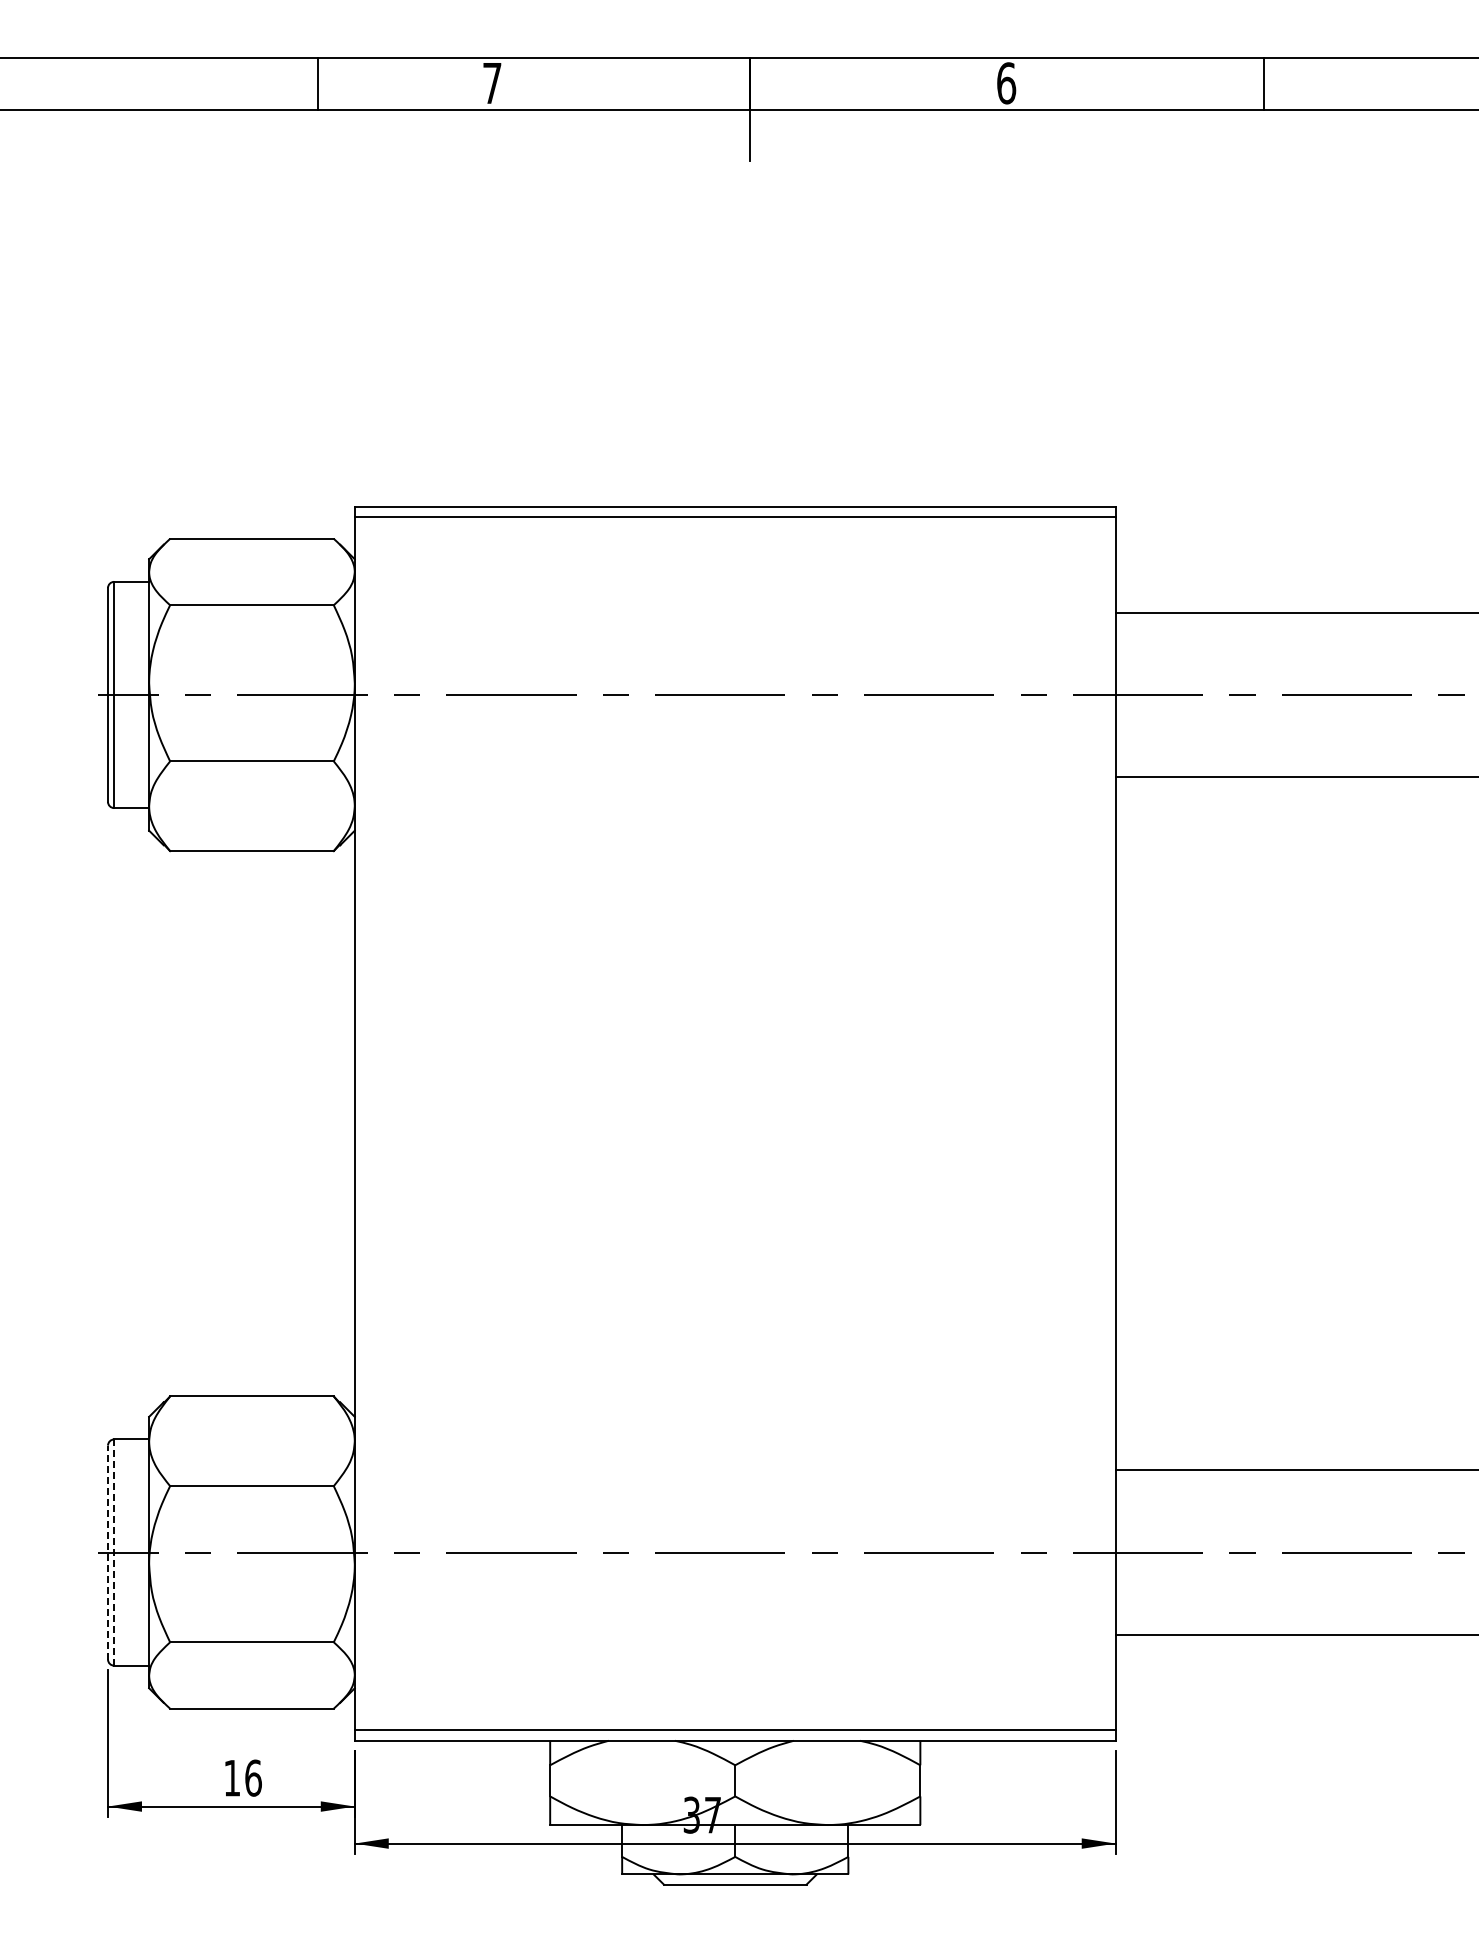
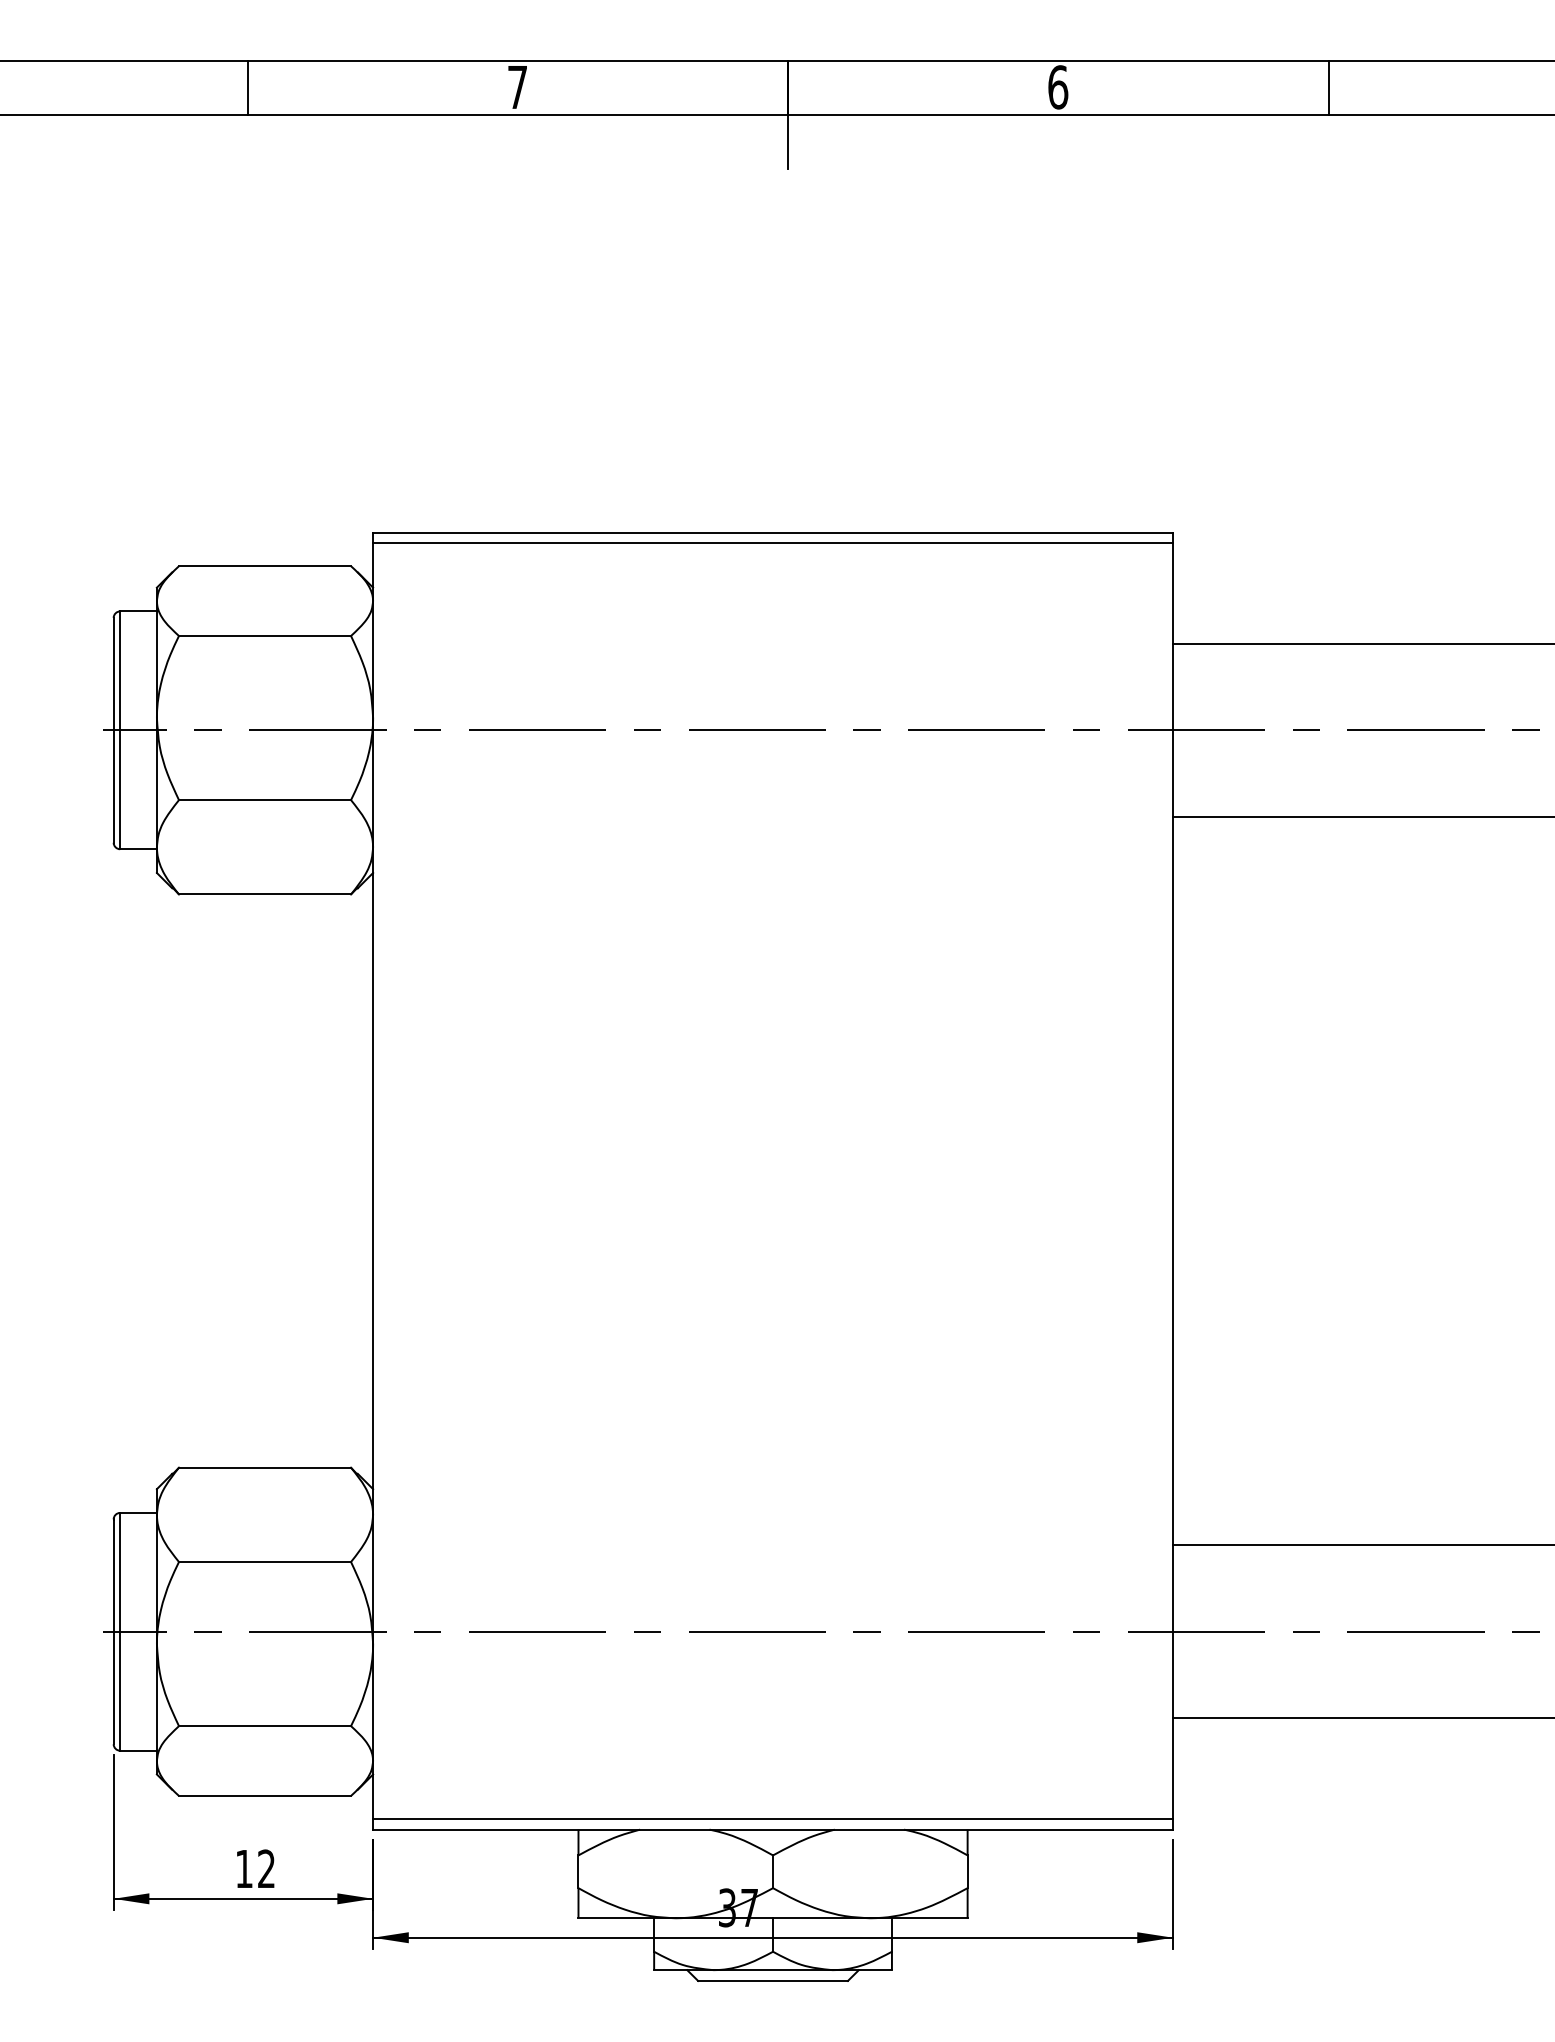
line: (317, 83) -> (247, 87), moved
line: (108, 1552) -> (114, 1631), dashed -> solid
line: (114, 1553) -> (120, 1632), dashed -> solid
text: (253, 1777) -> (266, 1868), 16 -> 12

